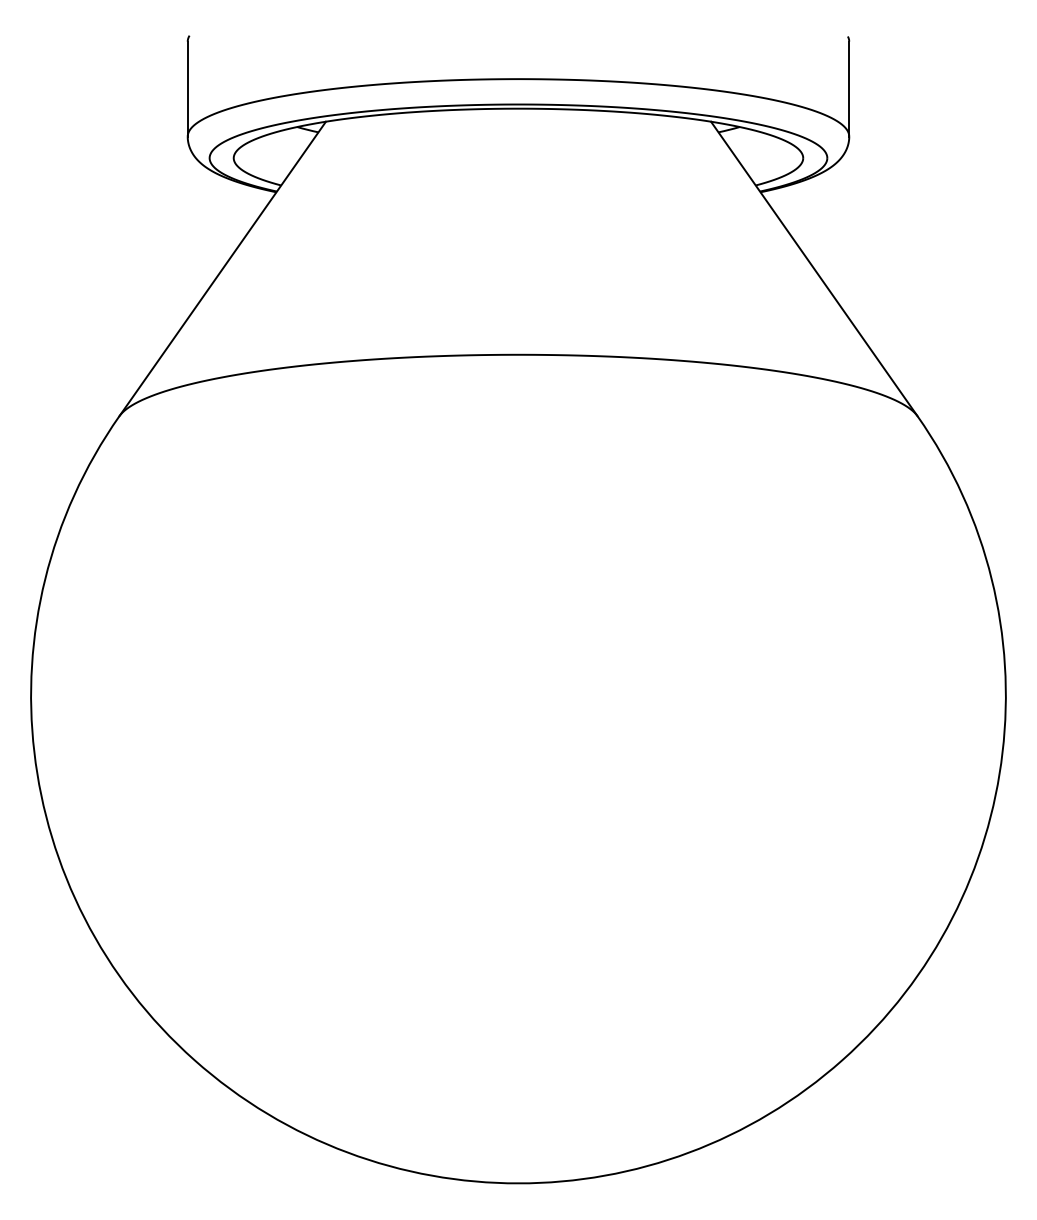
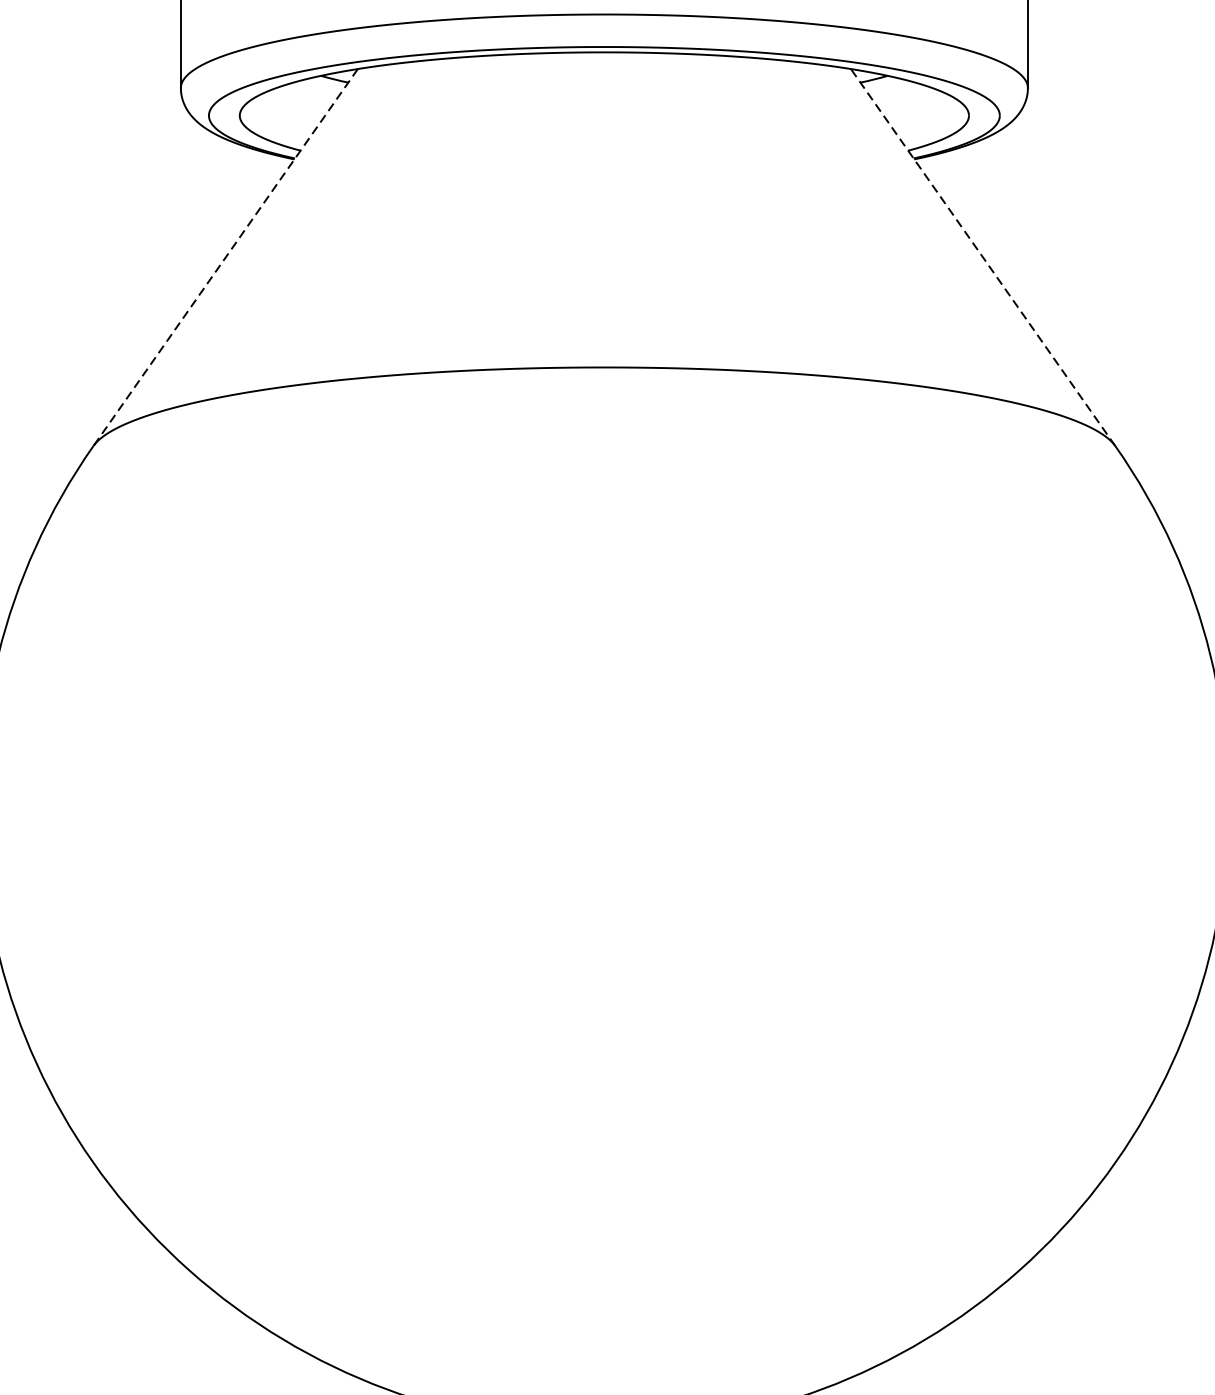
line: (222, 268) -> (225, 256), solid -> dashed
line: (814, 268) -> (983, 256), solid -> dashed

